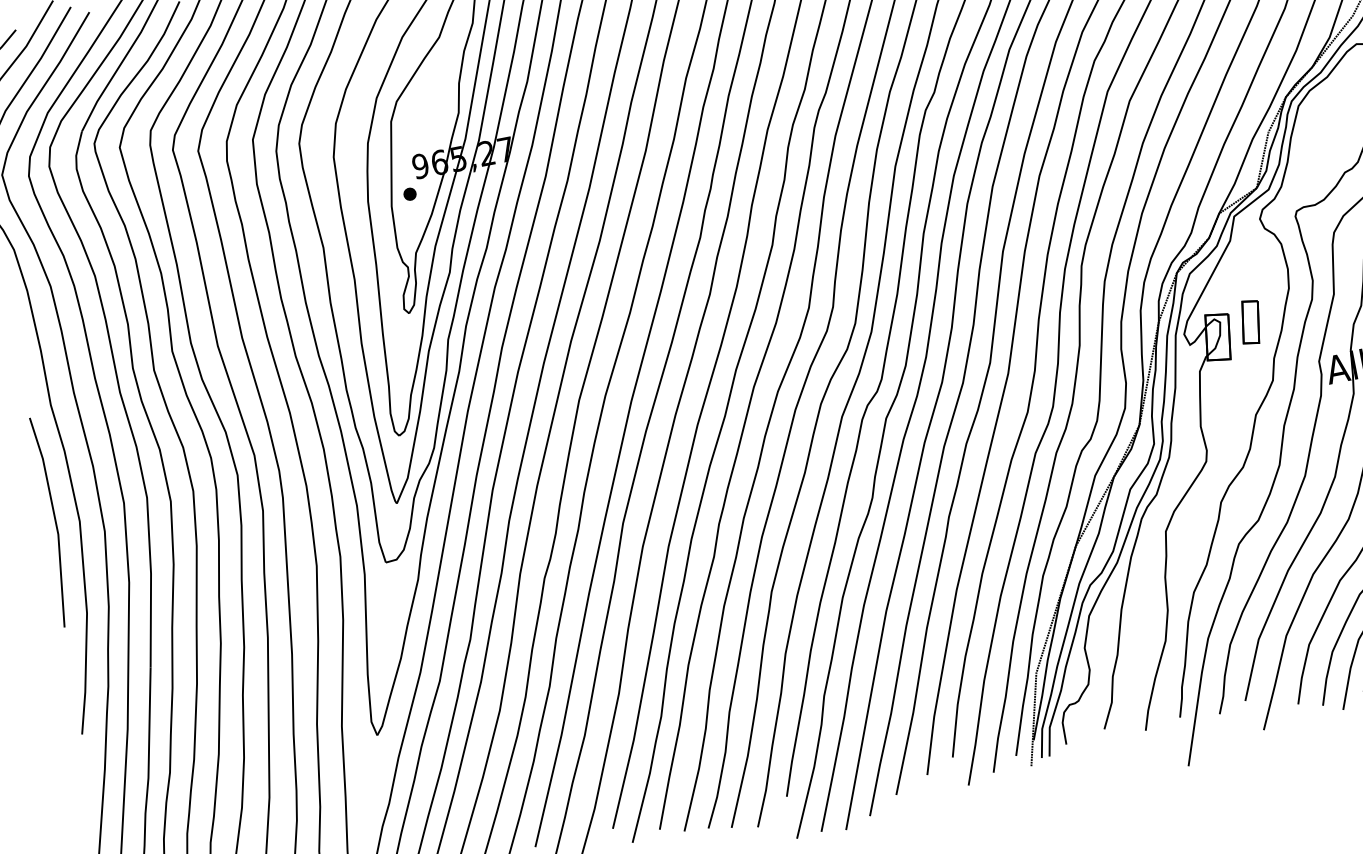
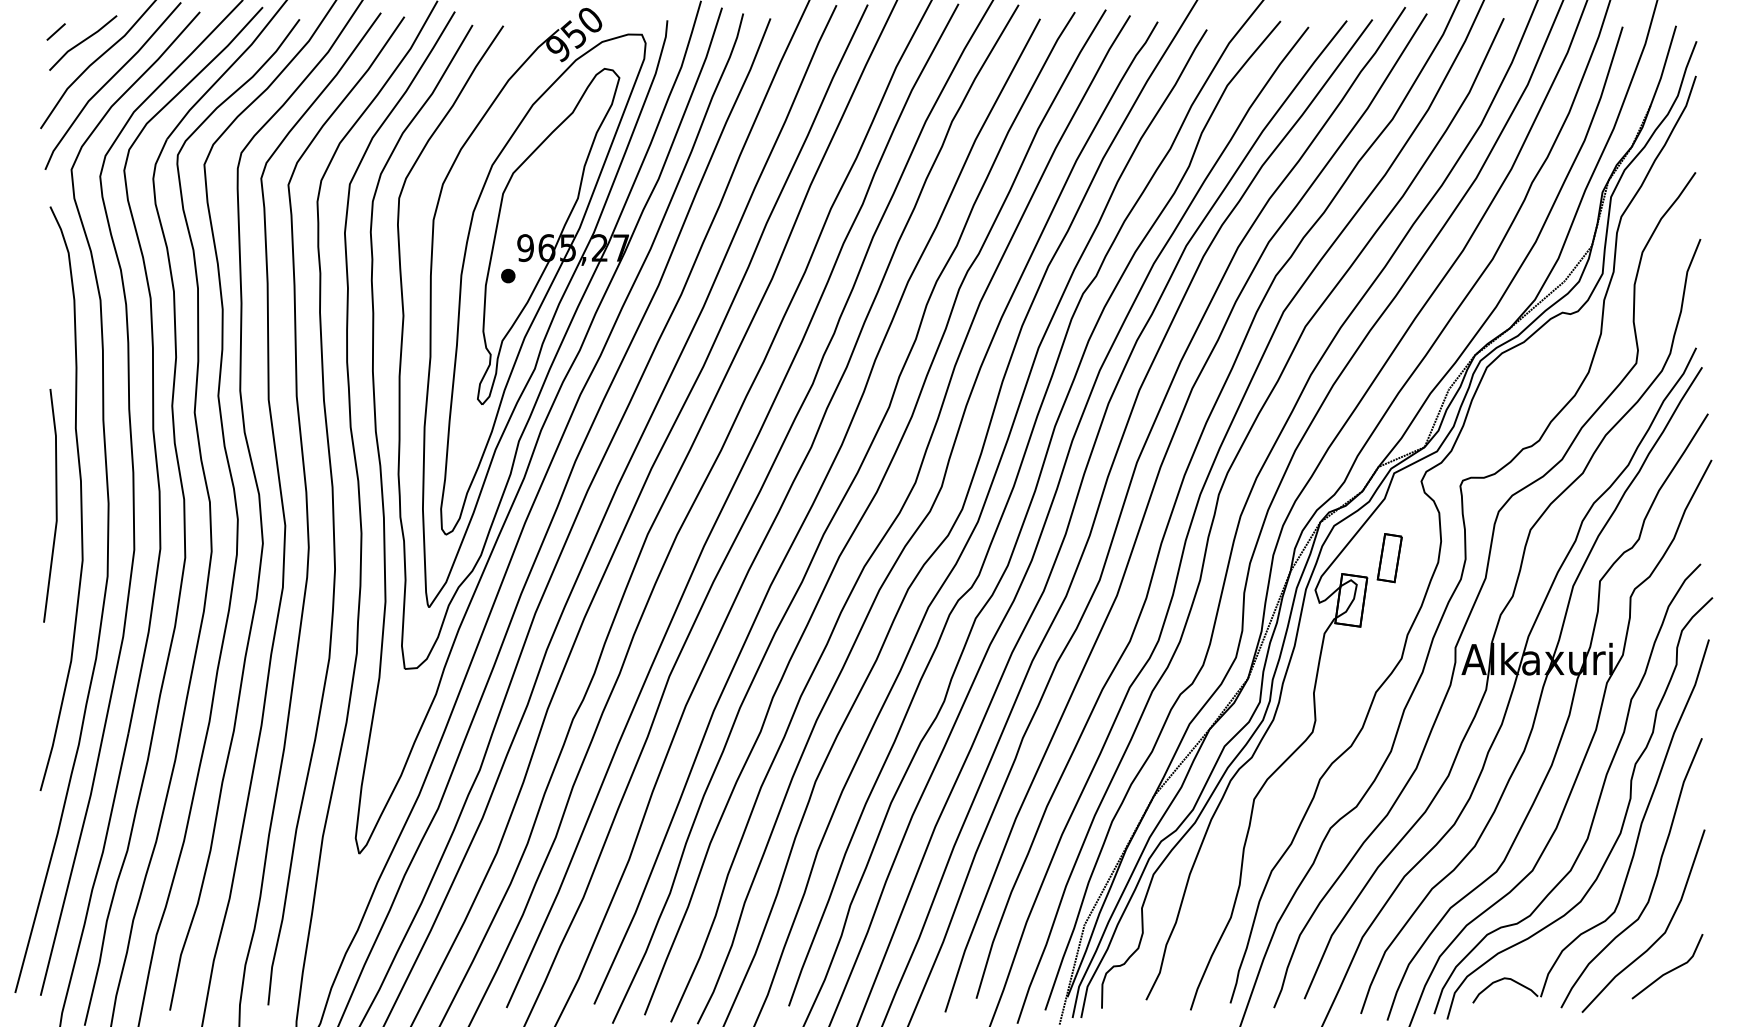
part: (1250, 322) -> (1389, 558), moved
line: (54, 521) -> (55, 505), moved

